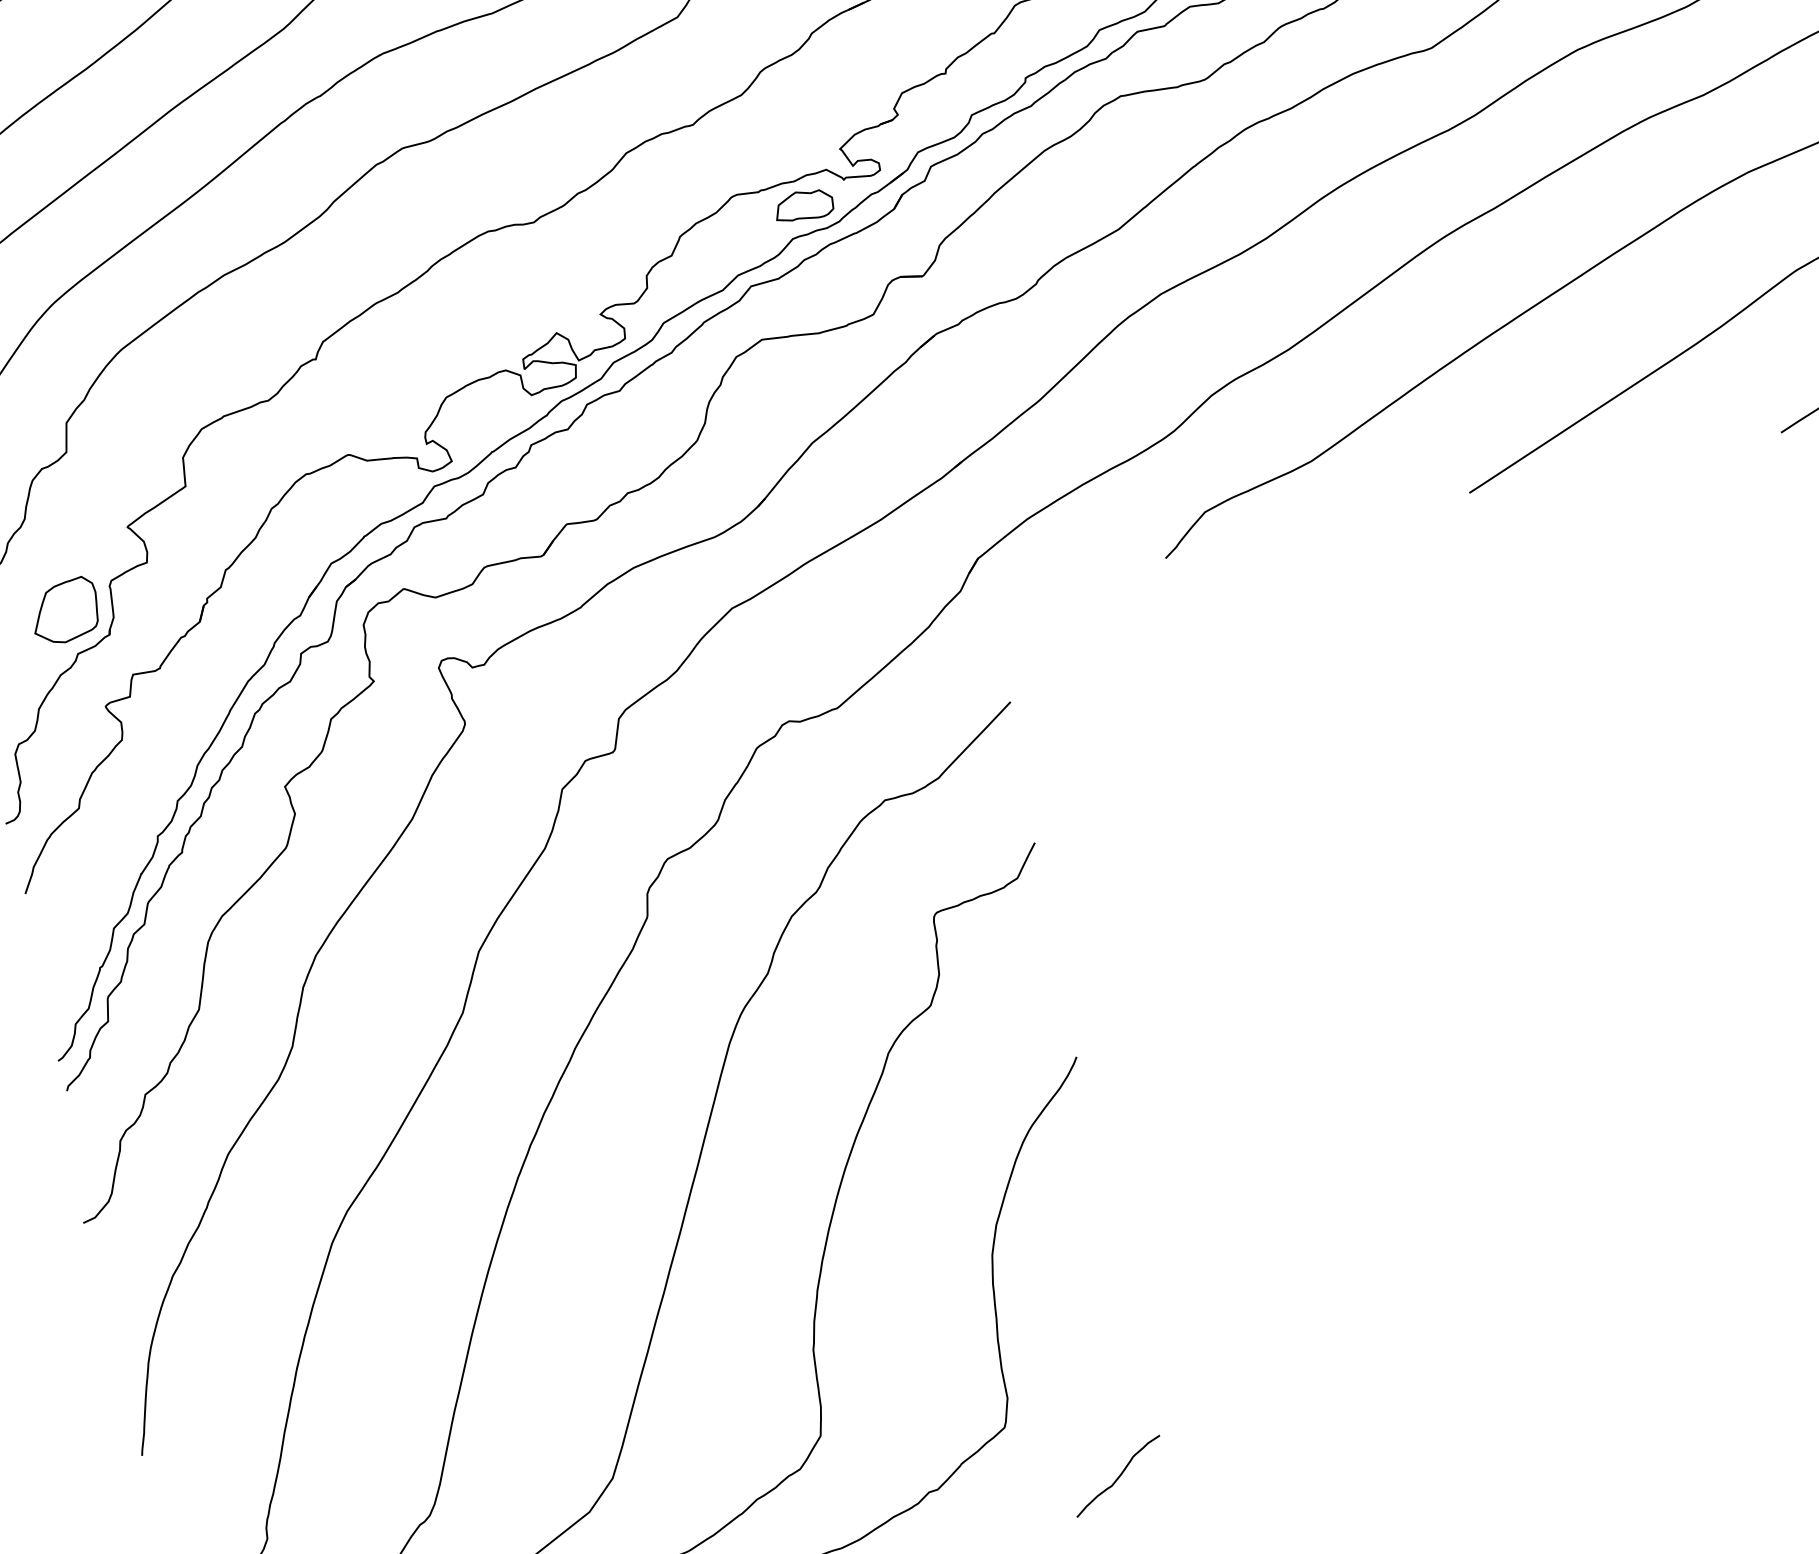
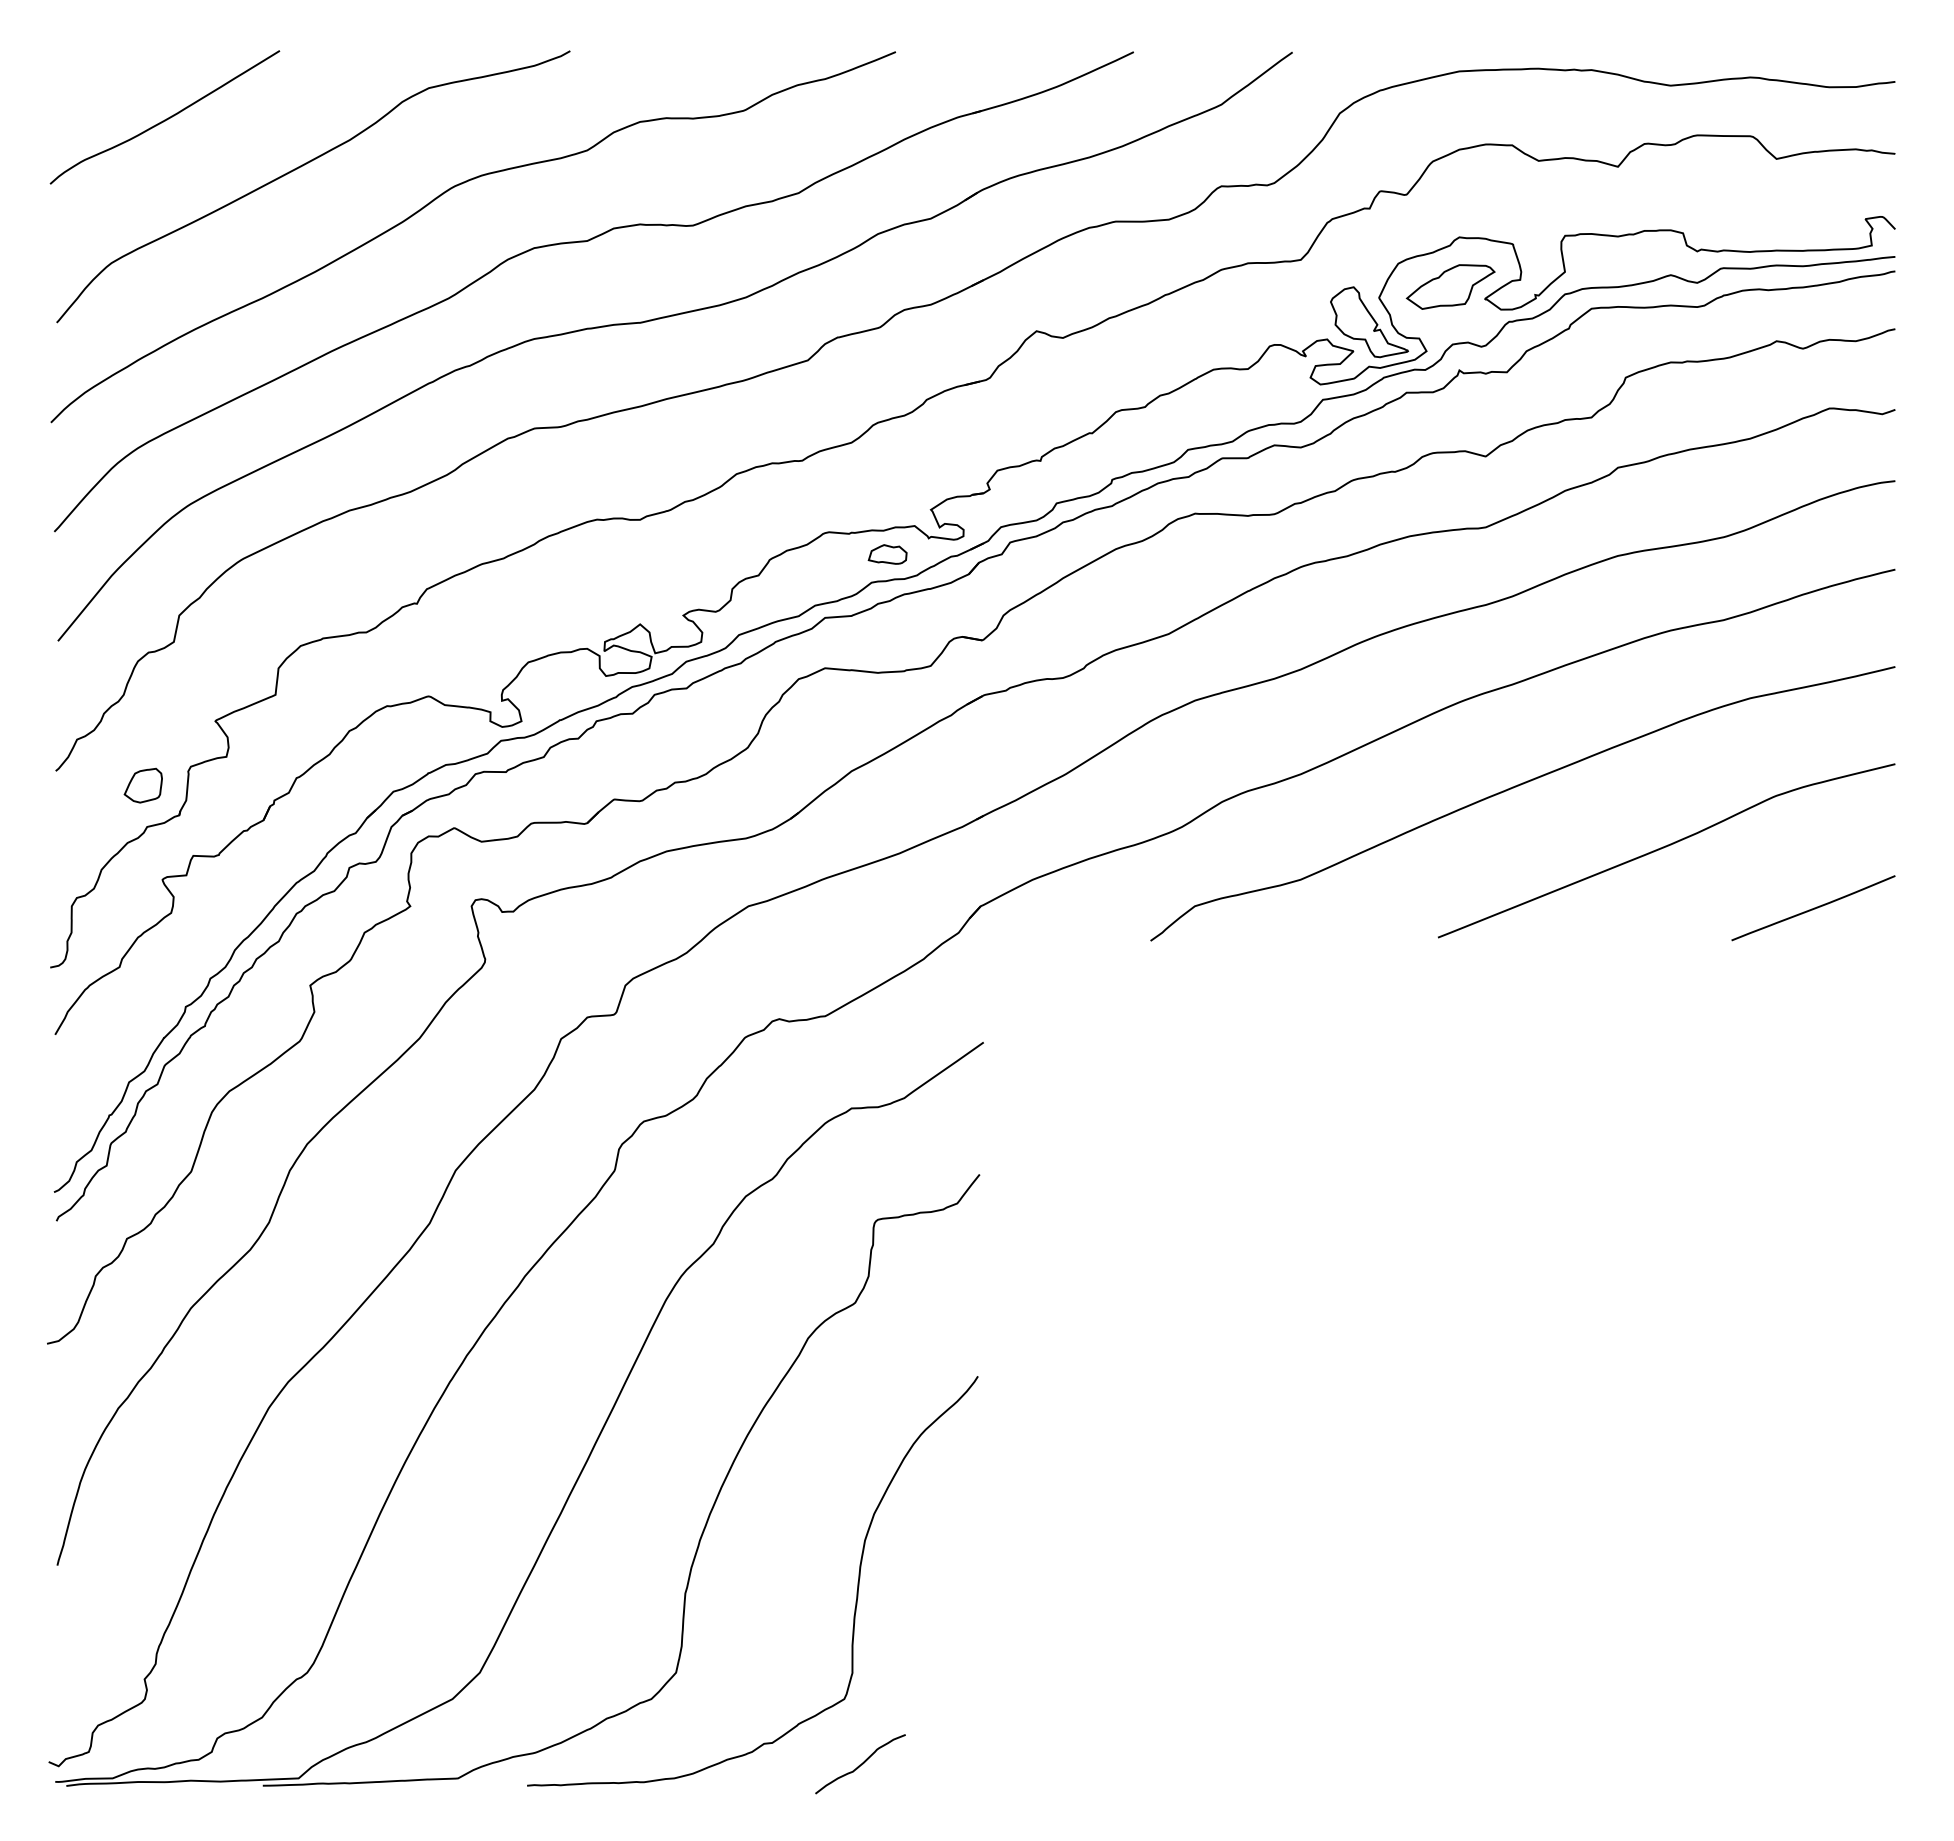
part: (803, 205) -> (887, 554), size x0.7
part: (65, 610) -> (143, 785), size x0.6
curve: (1118, 1476) -> (860, 1764), moved

